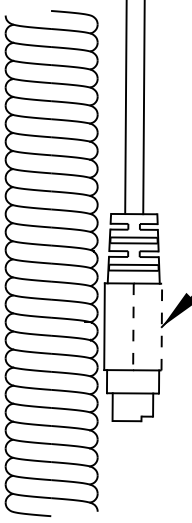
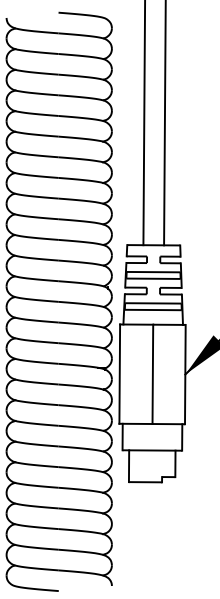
line: (133, 327) -> (152, 374), dashed -> solid
line: (161, 327) -> (185, 374), dashed -> solid

